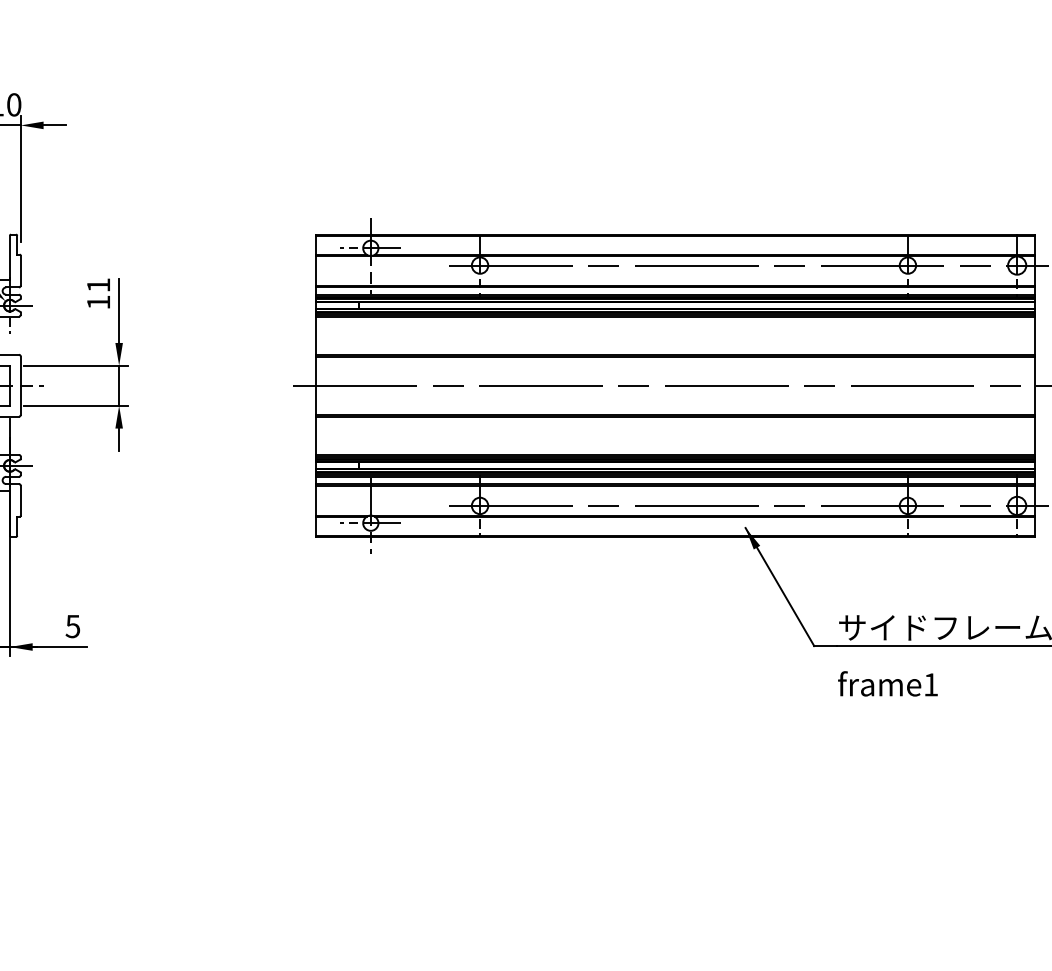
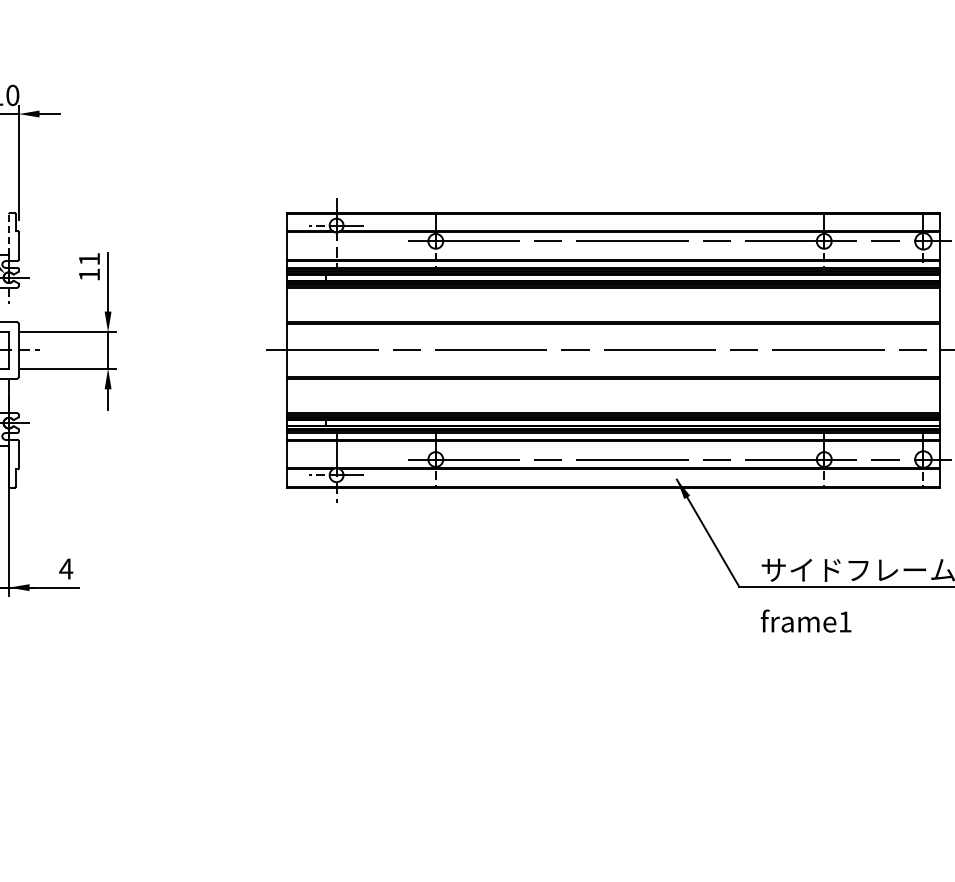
line: (9, 256) -> (8, 233), solid -> dashed
text: (73, 625) -> (66, 568), 5 -> 4

